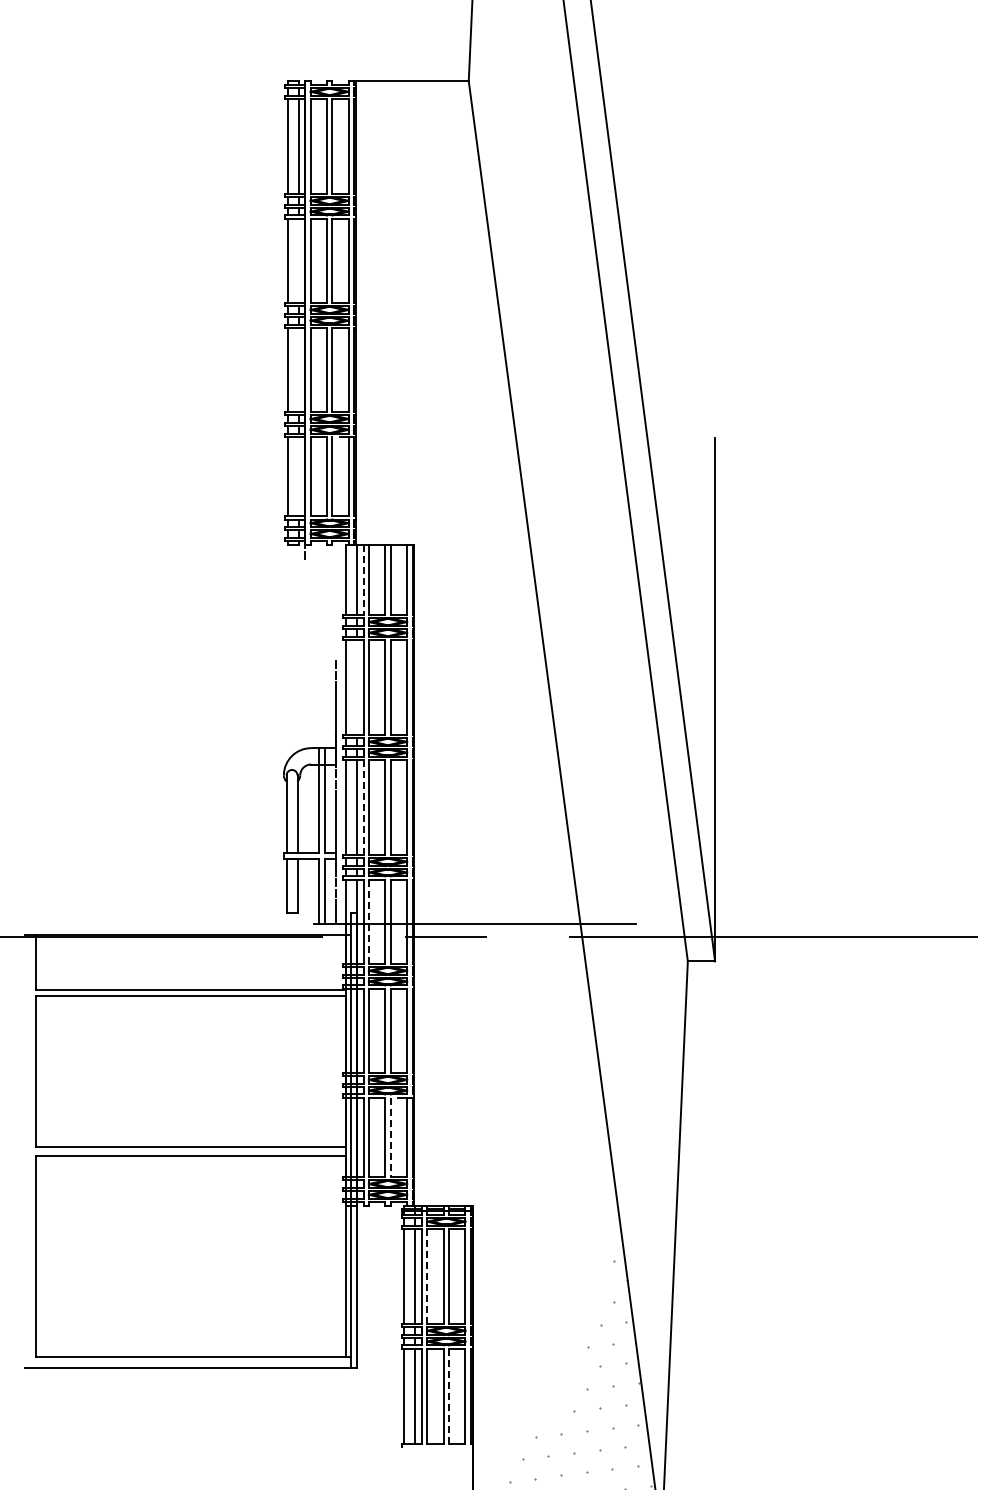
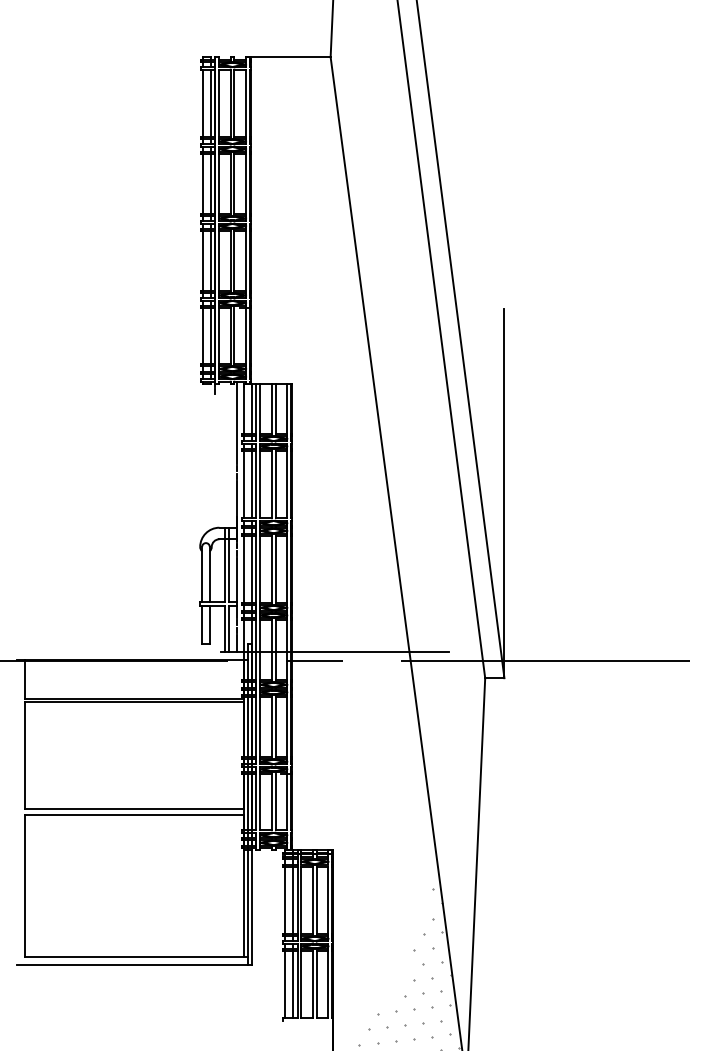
line: (298, 260) -> (210, 183), added
line: (298, 369) -> (210, 260), added
line: (298, 476) -> (210, 336), added
line: (363, 580) -> (256, 409), dashed -> solid
line: (335, 599) -> (236, 422), added
line: (357, 686) -> (252, 484), added
line: (363, 807) -> (256, 569), dashed -> solid
line: (368, 922) -> (259, 650), dashed -> solid
line: (390, 1137) -> (275, 802), dashed -> solid
line: (427, 1276) -> (301, 900), dashed -> solid
line: (449, 1396) -> (317, 985), dashed -> solid

